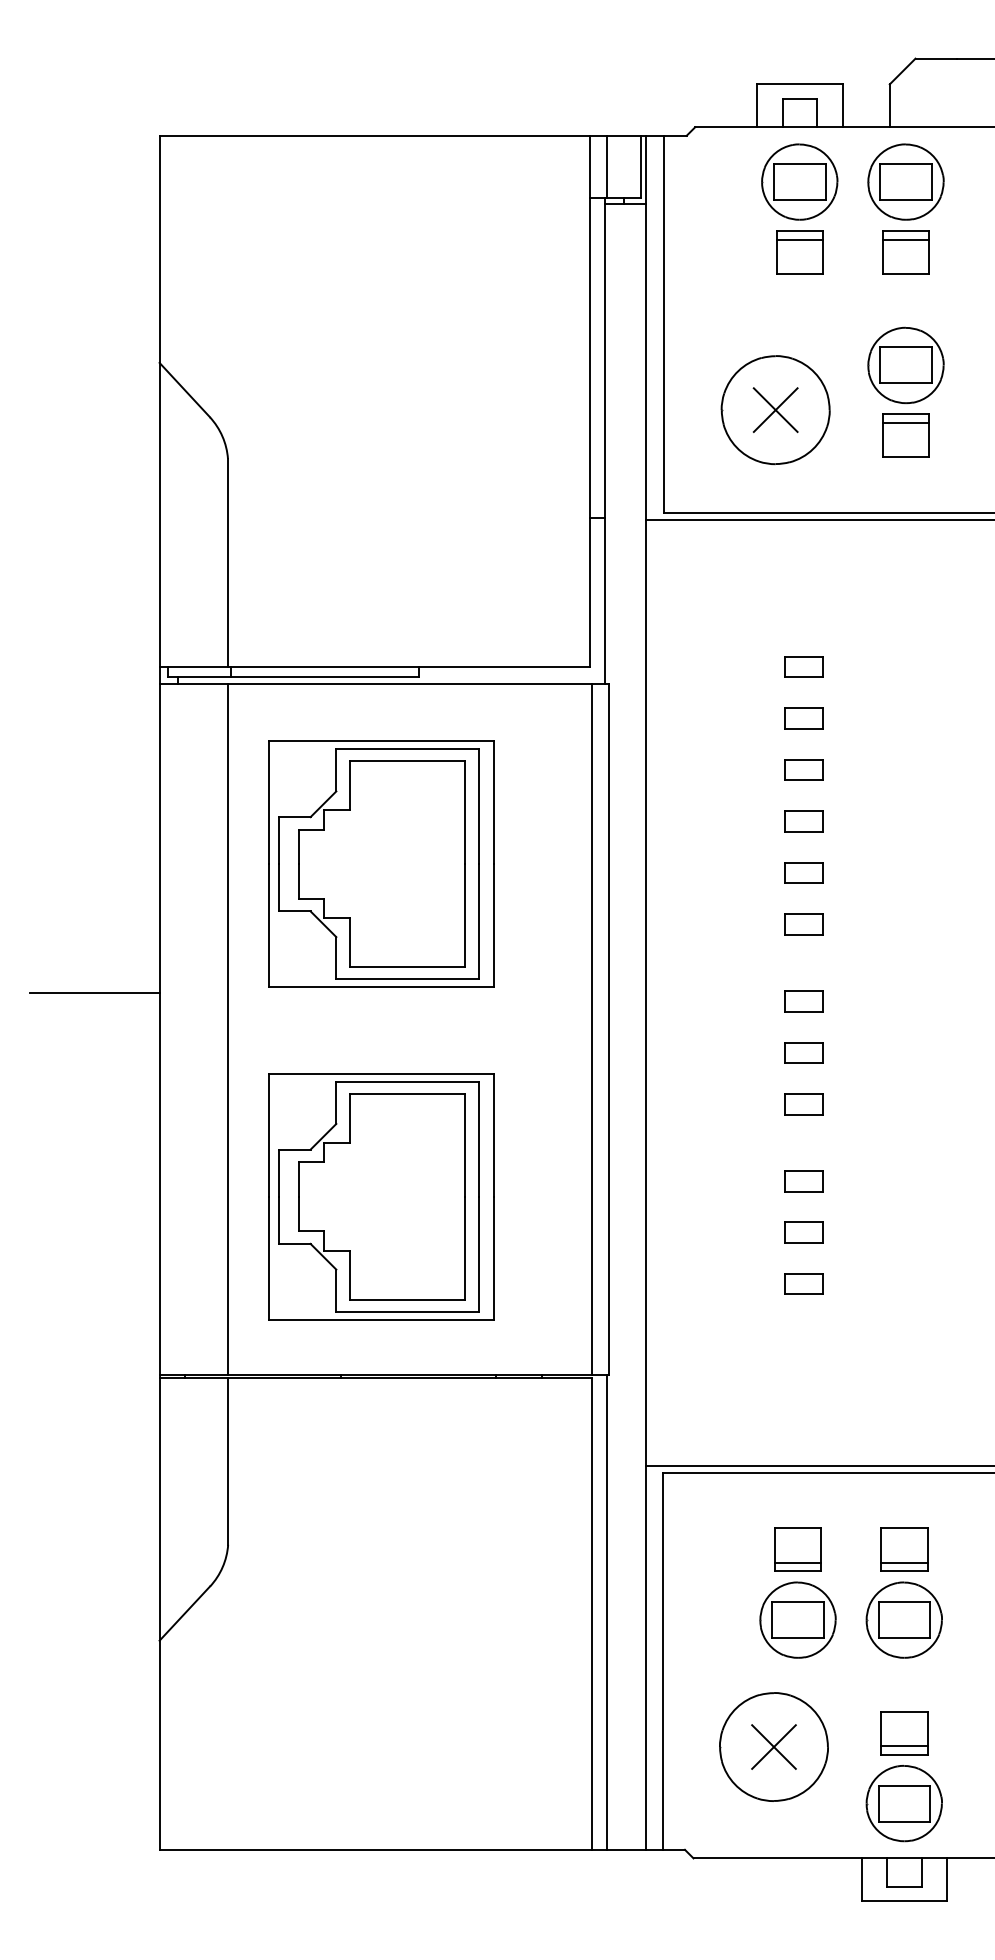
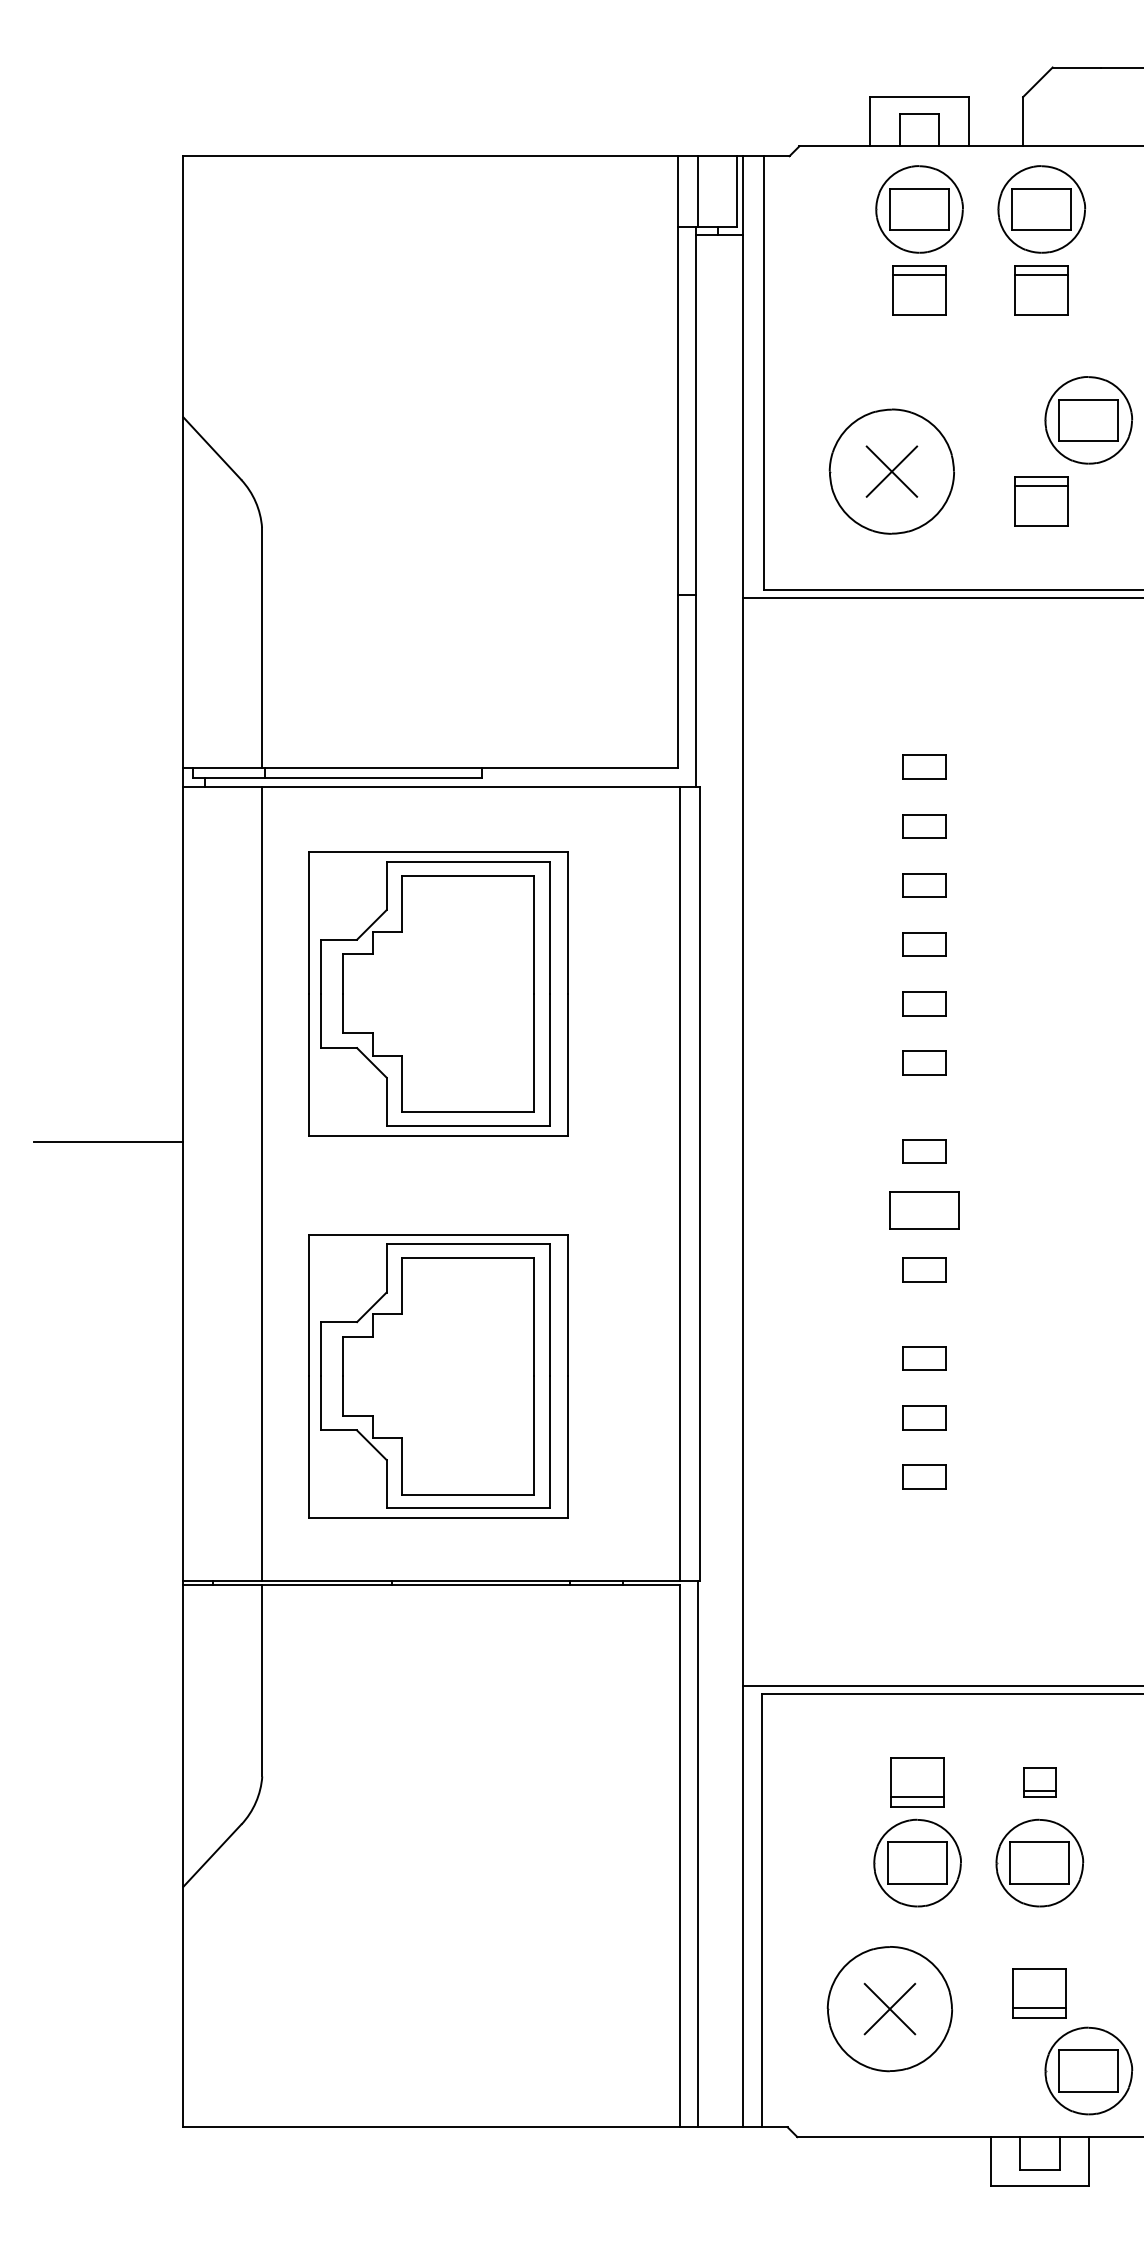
part: (905, 365) -> (1088, 420), moved
part: (804, 1052) -> (924, 1210), size x1.6
part: (904, 1550) -> (1039, 1782), size x0.6
part: (904, 1803) -> (1088, 2070), moved

